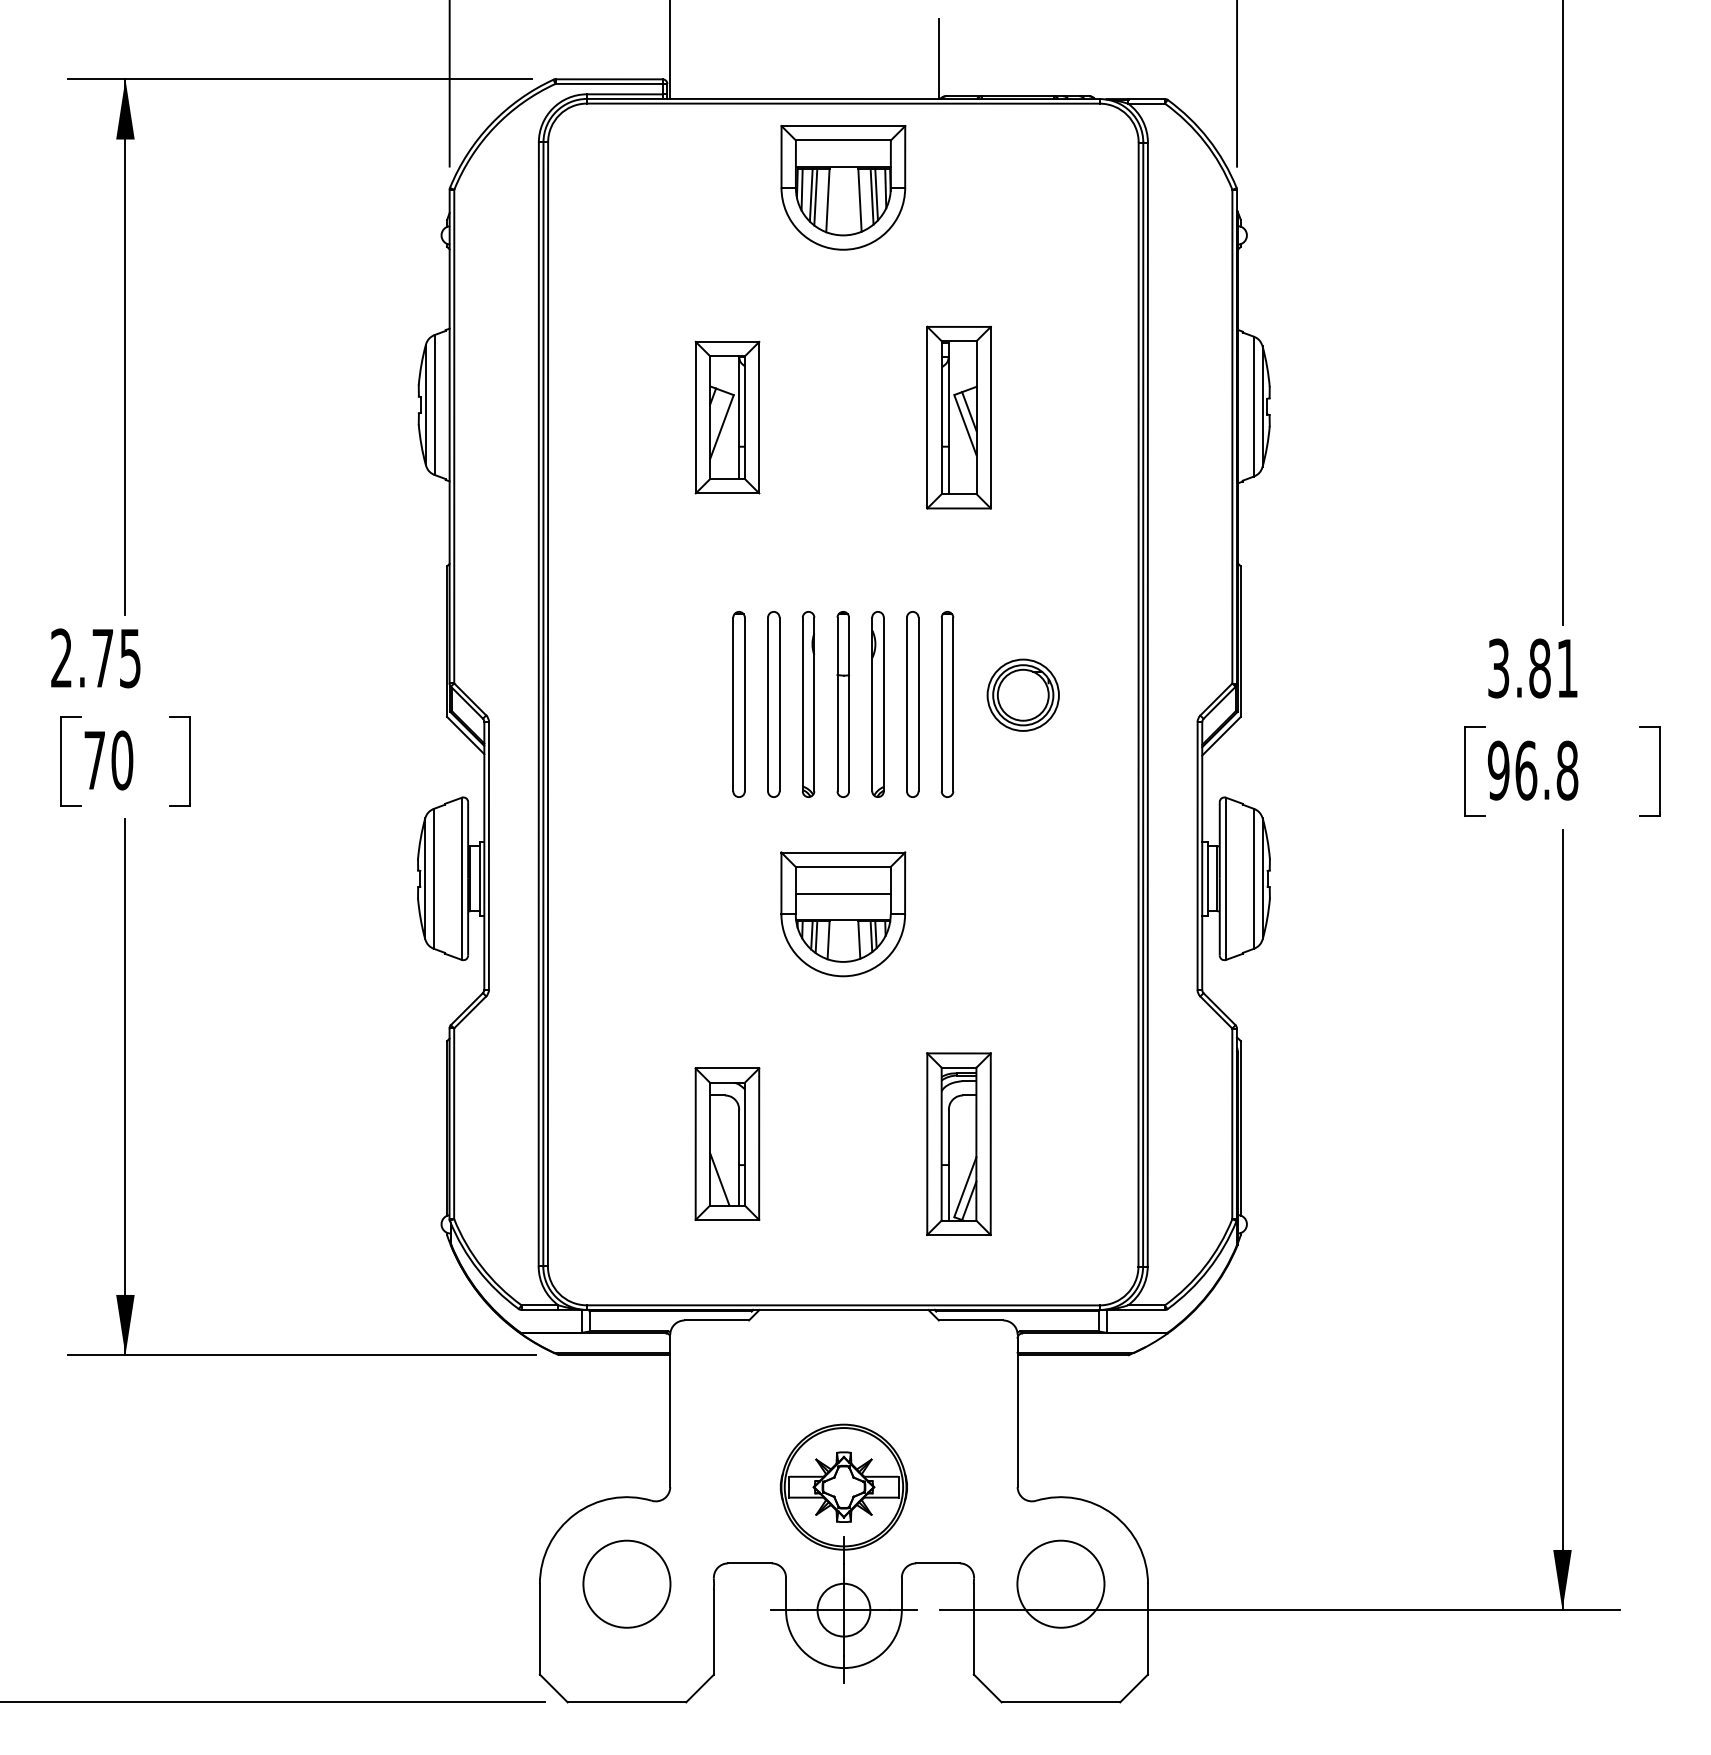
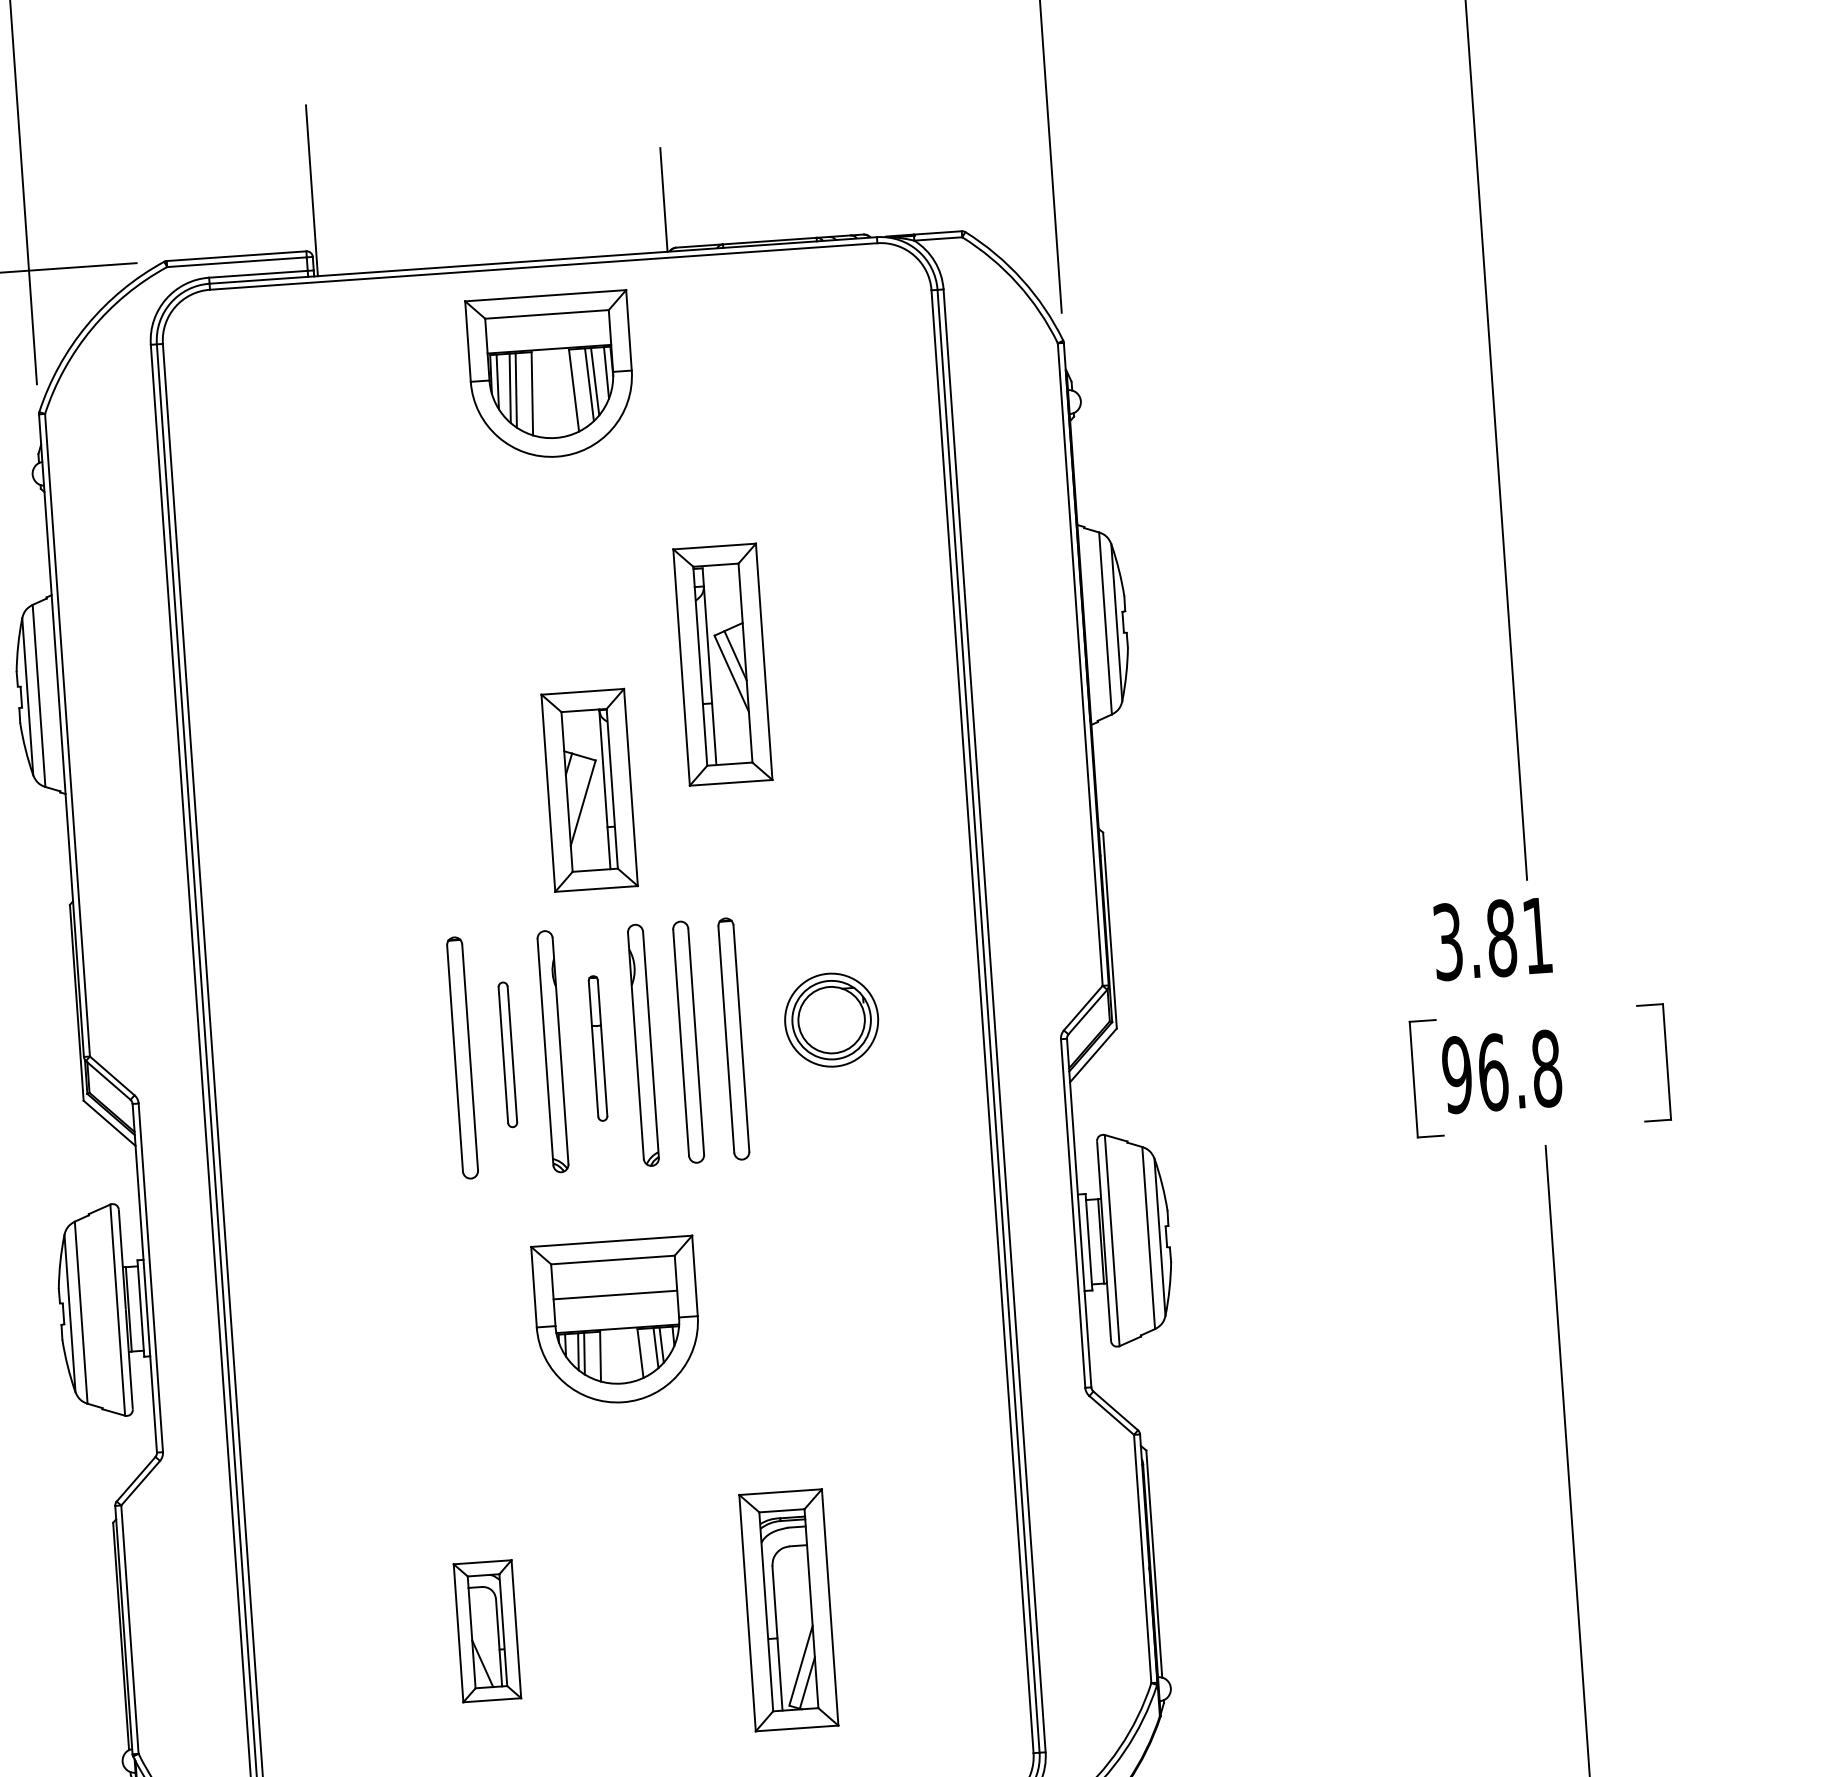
part: (727, 417) -> (589, 790), moved
part: (773, 704) -> (507, 1054), size x0.6
part: (842, 704) -> (597, 1048), size x0.6
part: (727, 1143) -> (487, 1630), size x0.7

